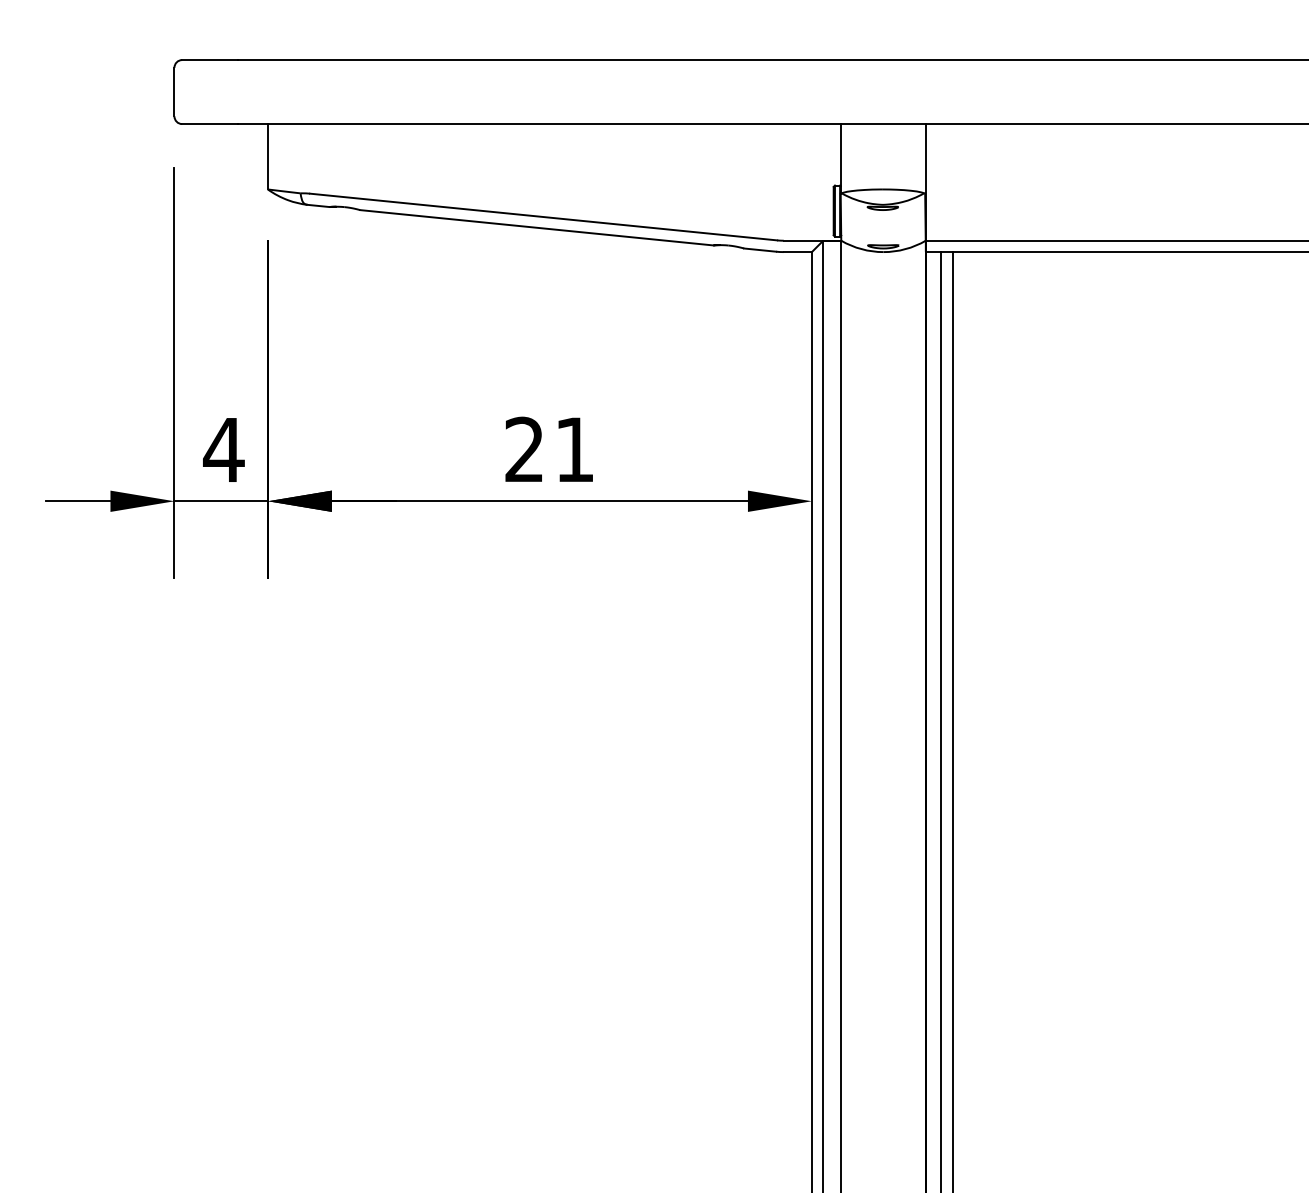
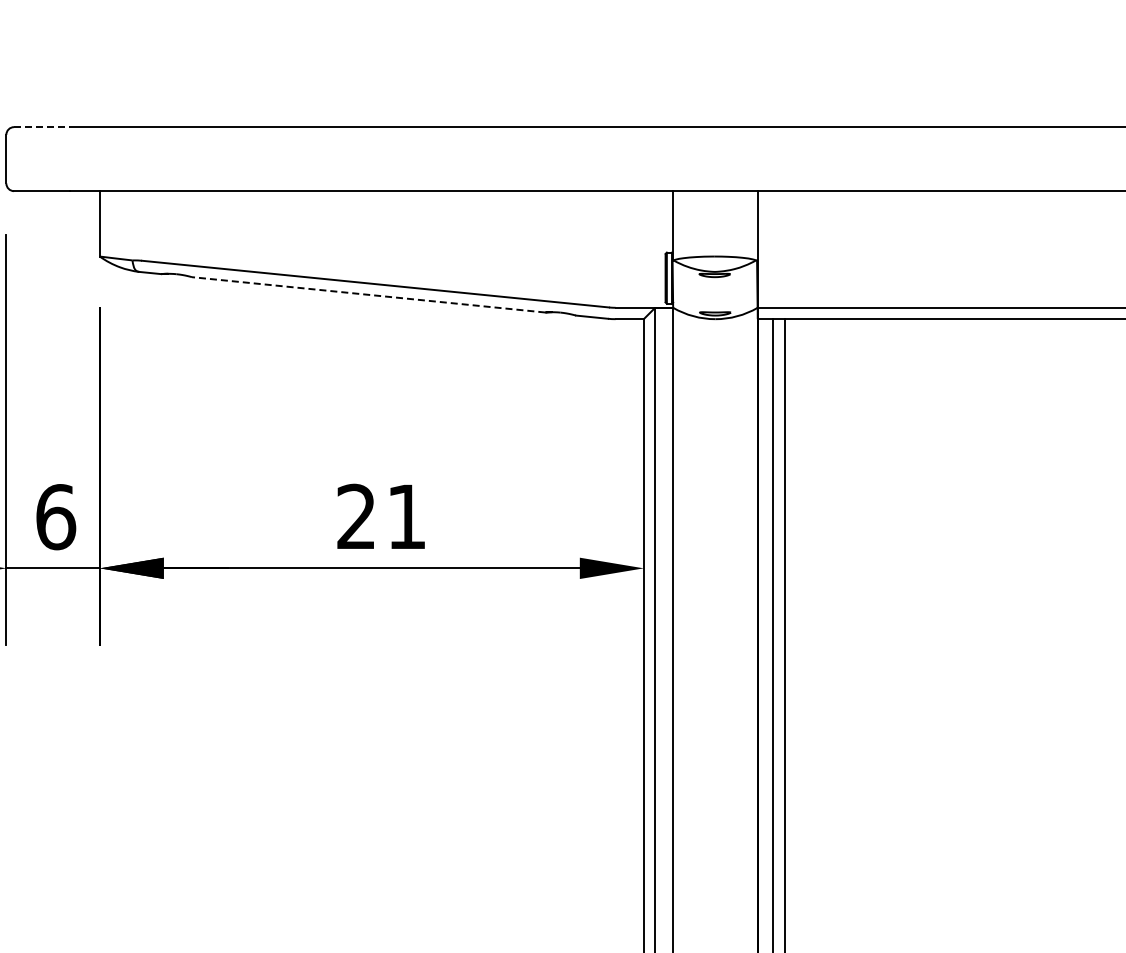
line: (210, 60) -> (42, 127), solid -> dashed
line: (536, 227) -> (368, 294), solid -> dashed
text: (223, 450) -> (55, 517), 4 -> 6

